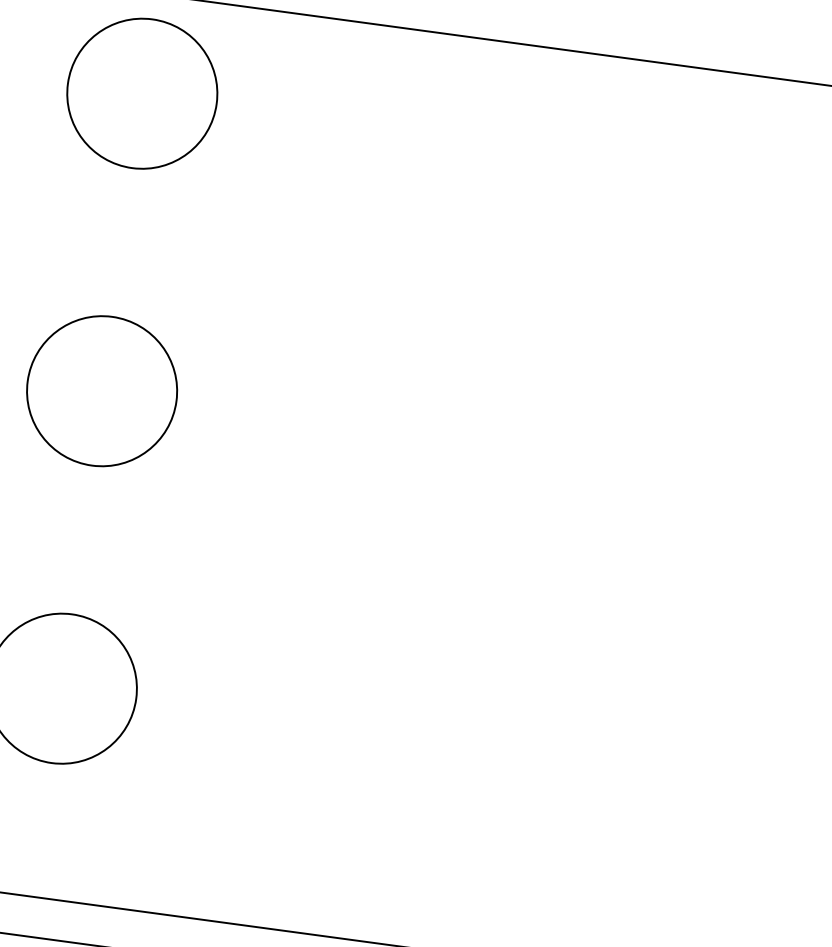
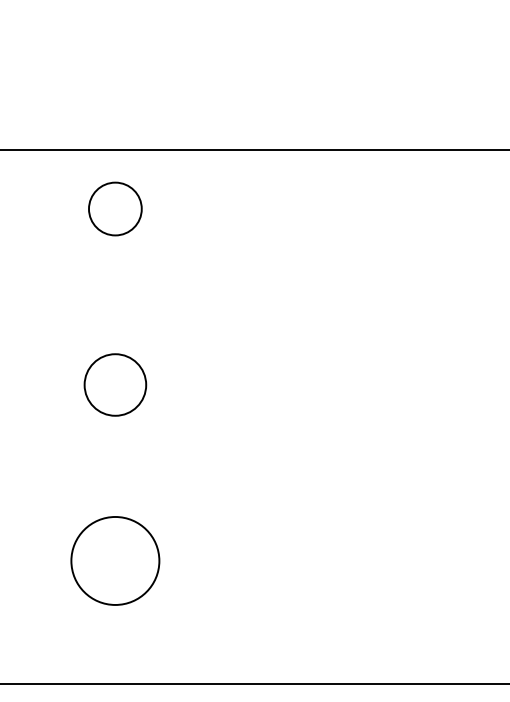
circle: (142, 94) -> (115, 209), size x0.6
circle: (102, 390) -> (115, 384), size x0.7

